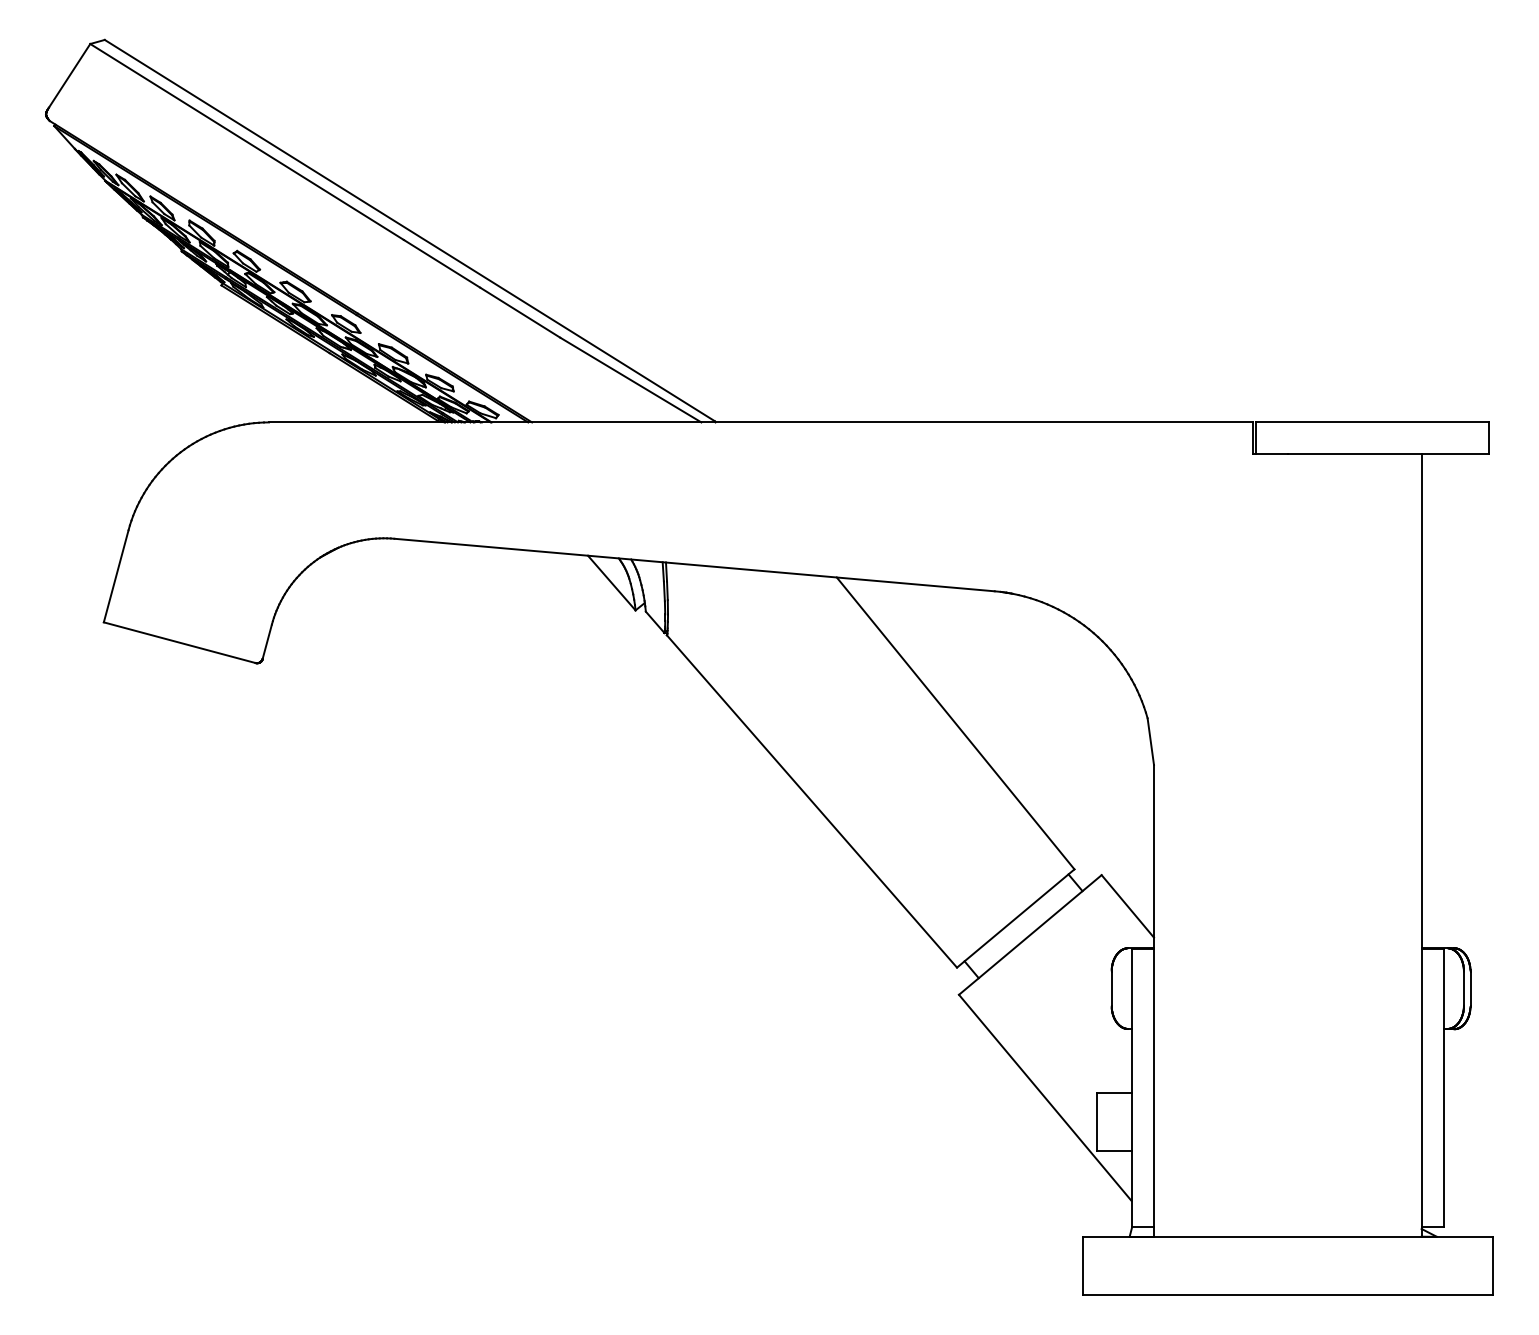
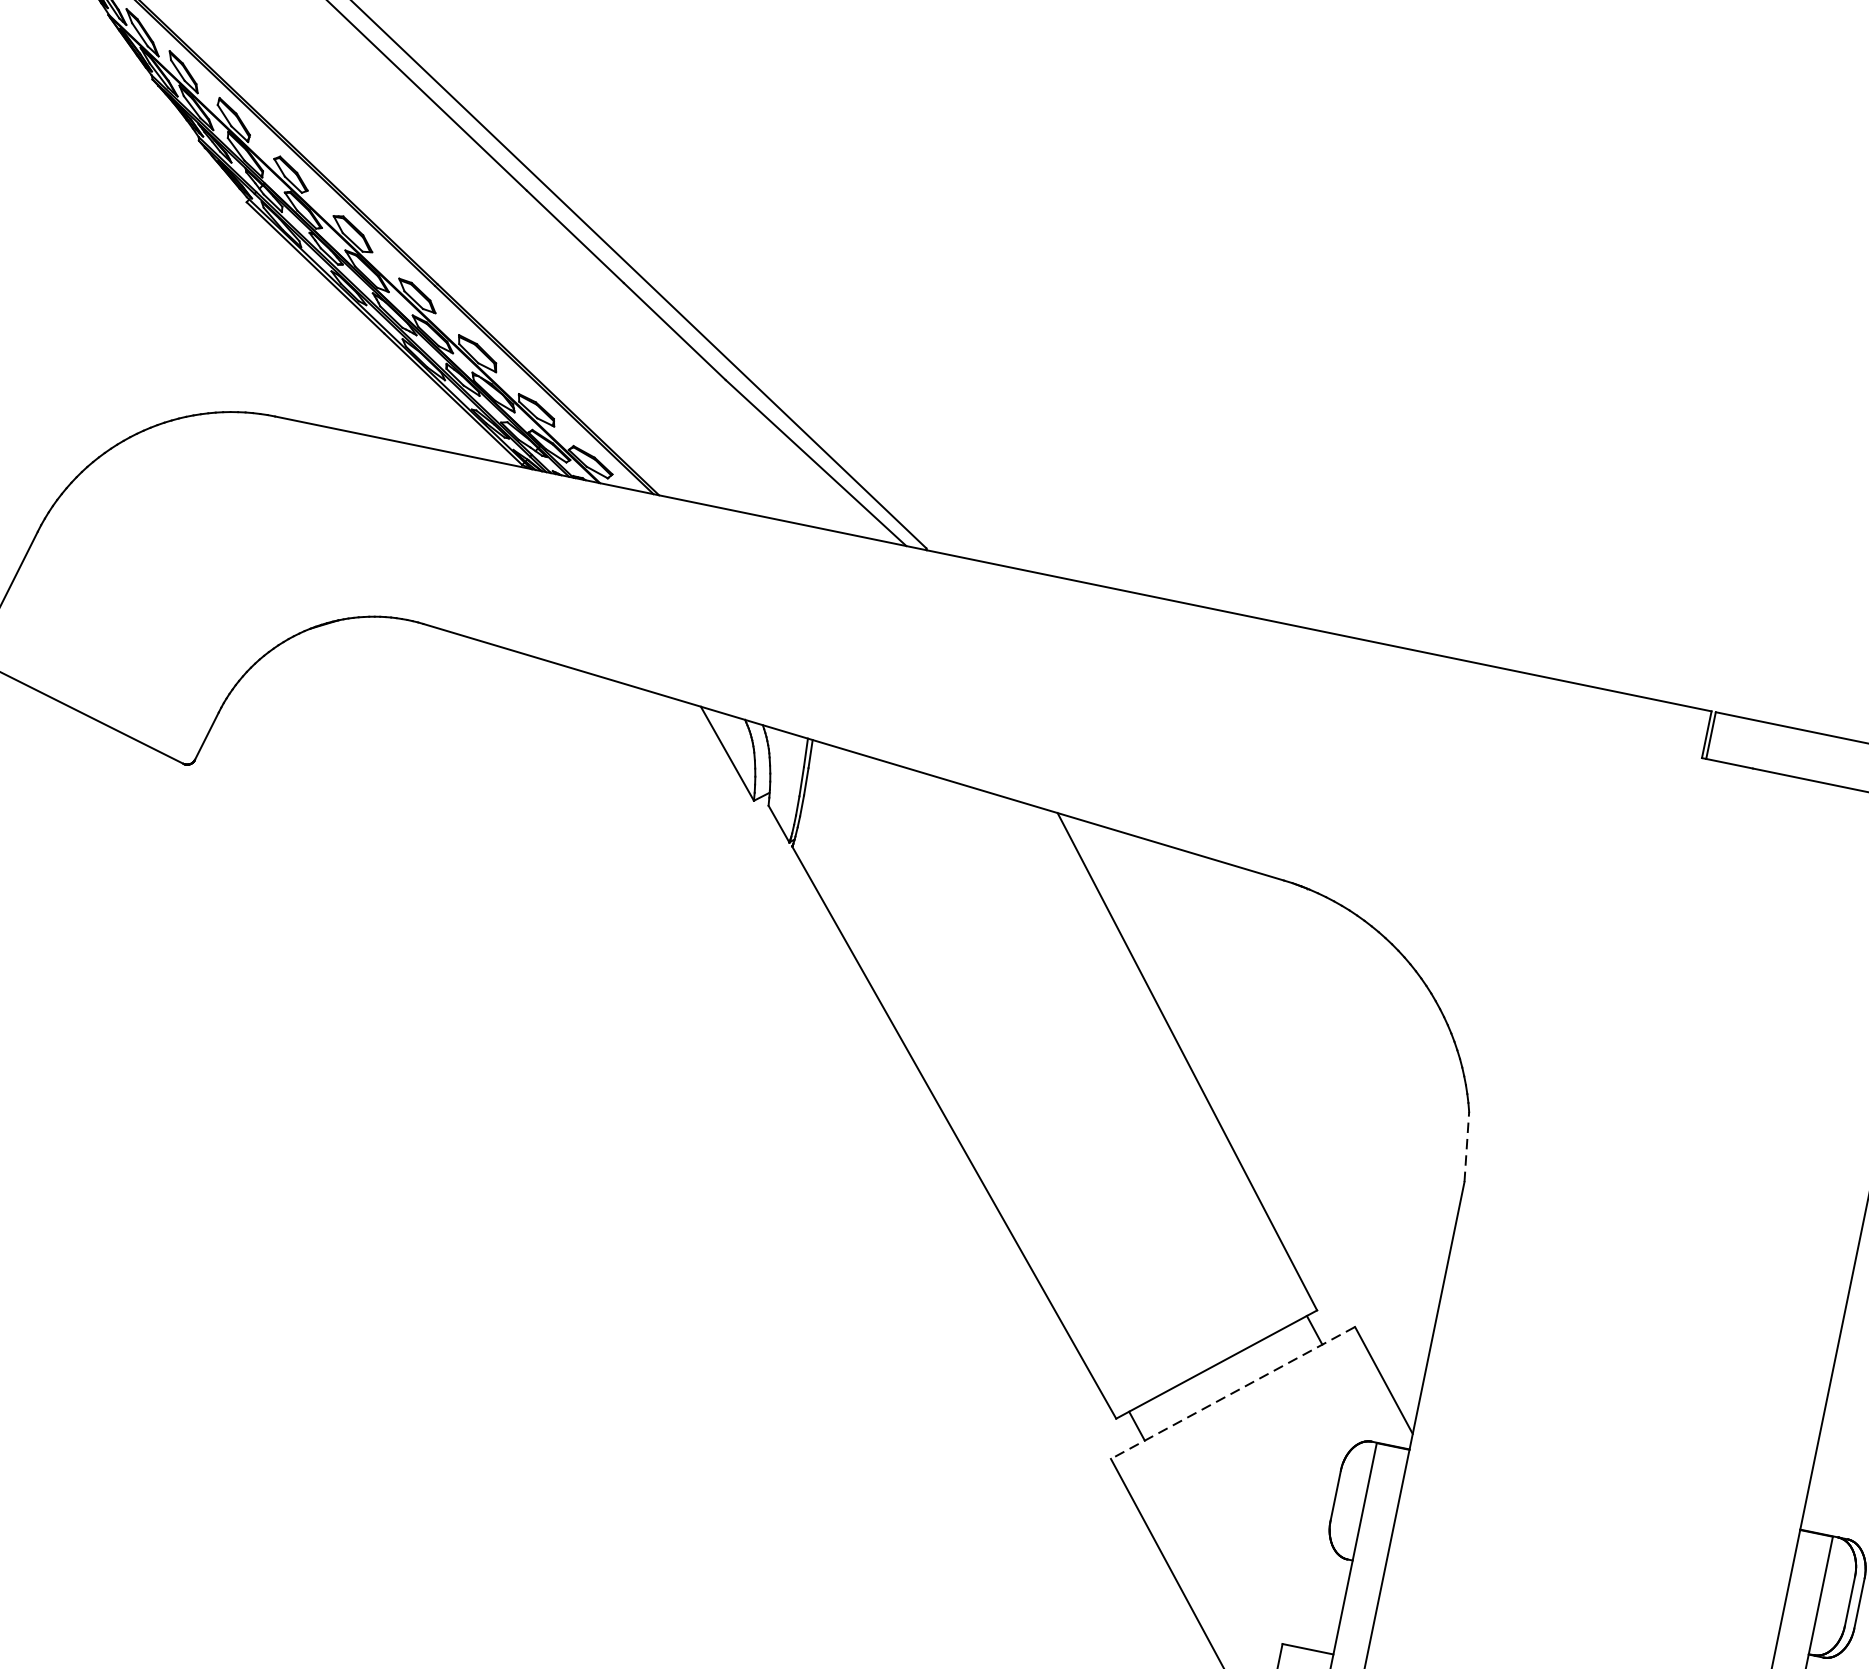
line: (1150, 741) -> (1466, 1146), solid -> dashed
line: (1029, 935) -> (1231, 1393), solid -> dashed

